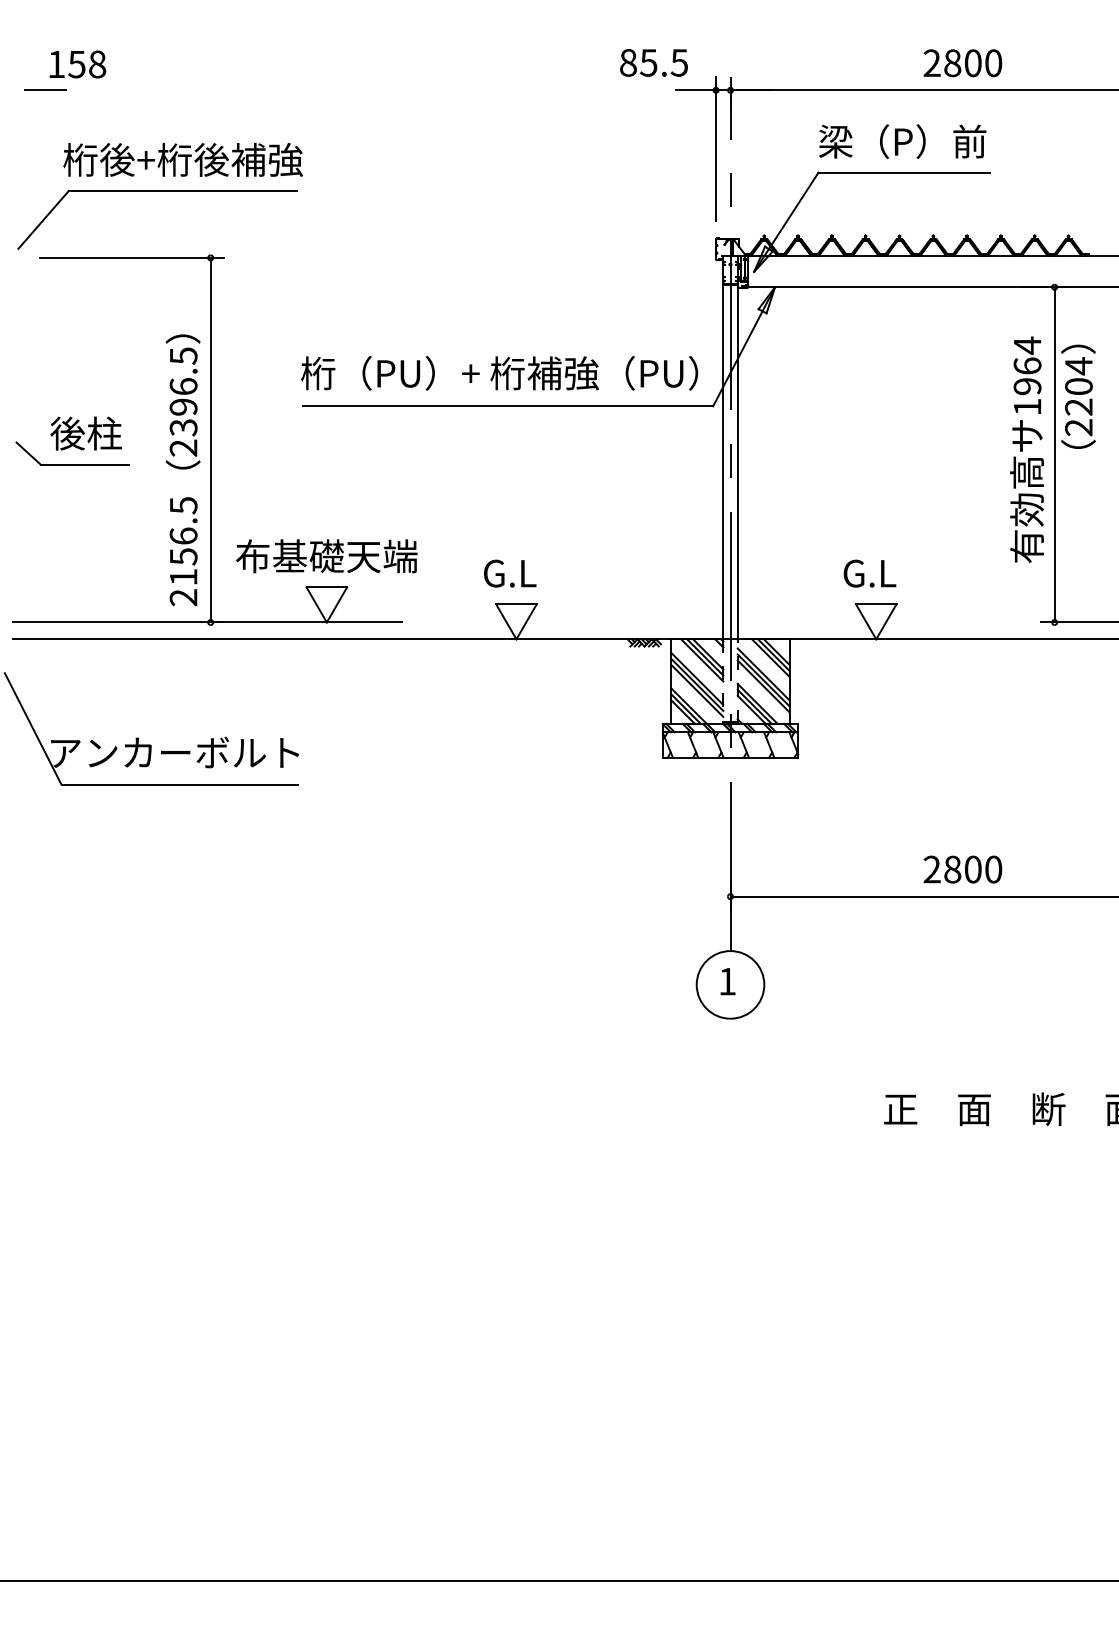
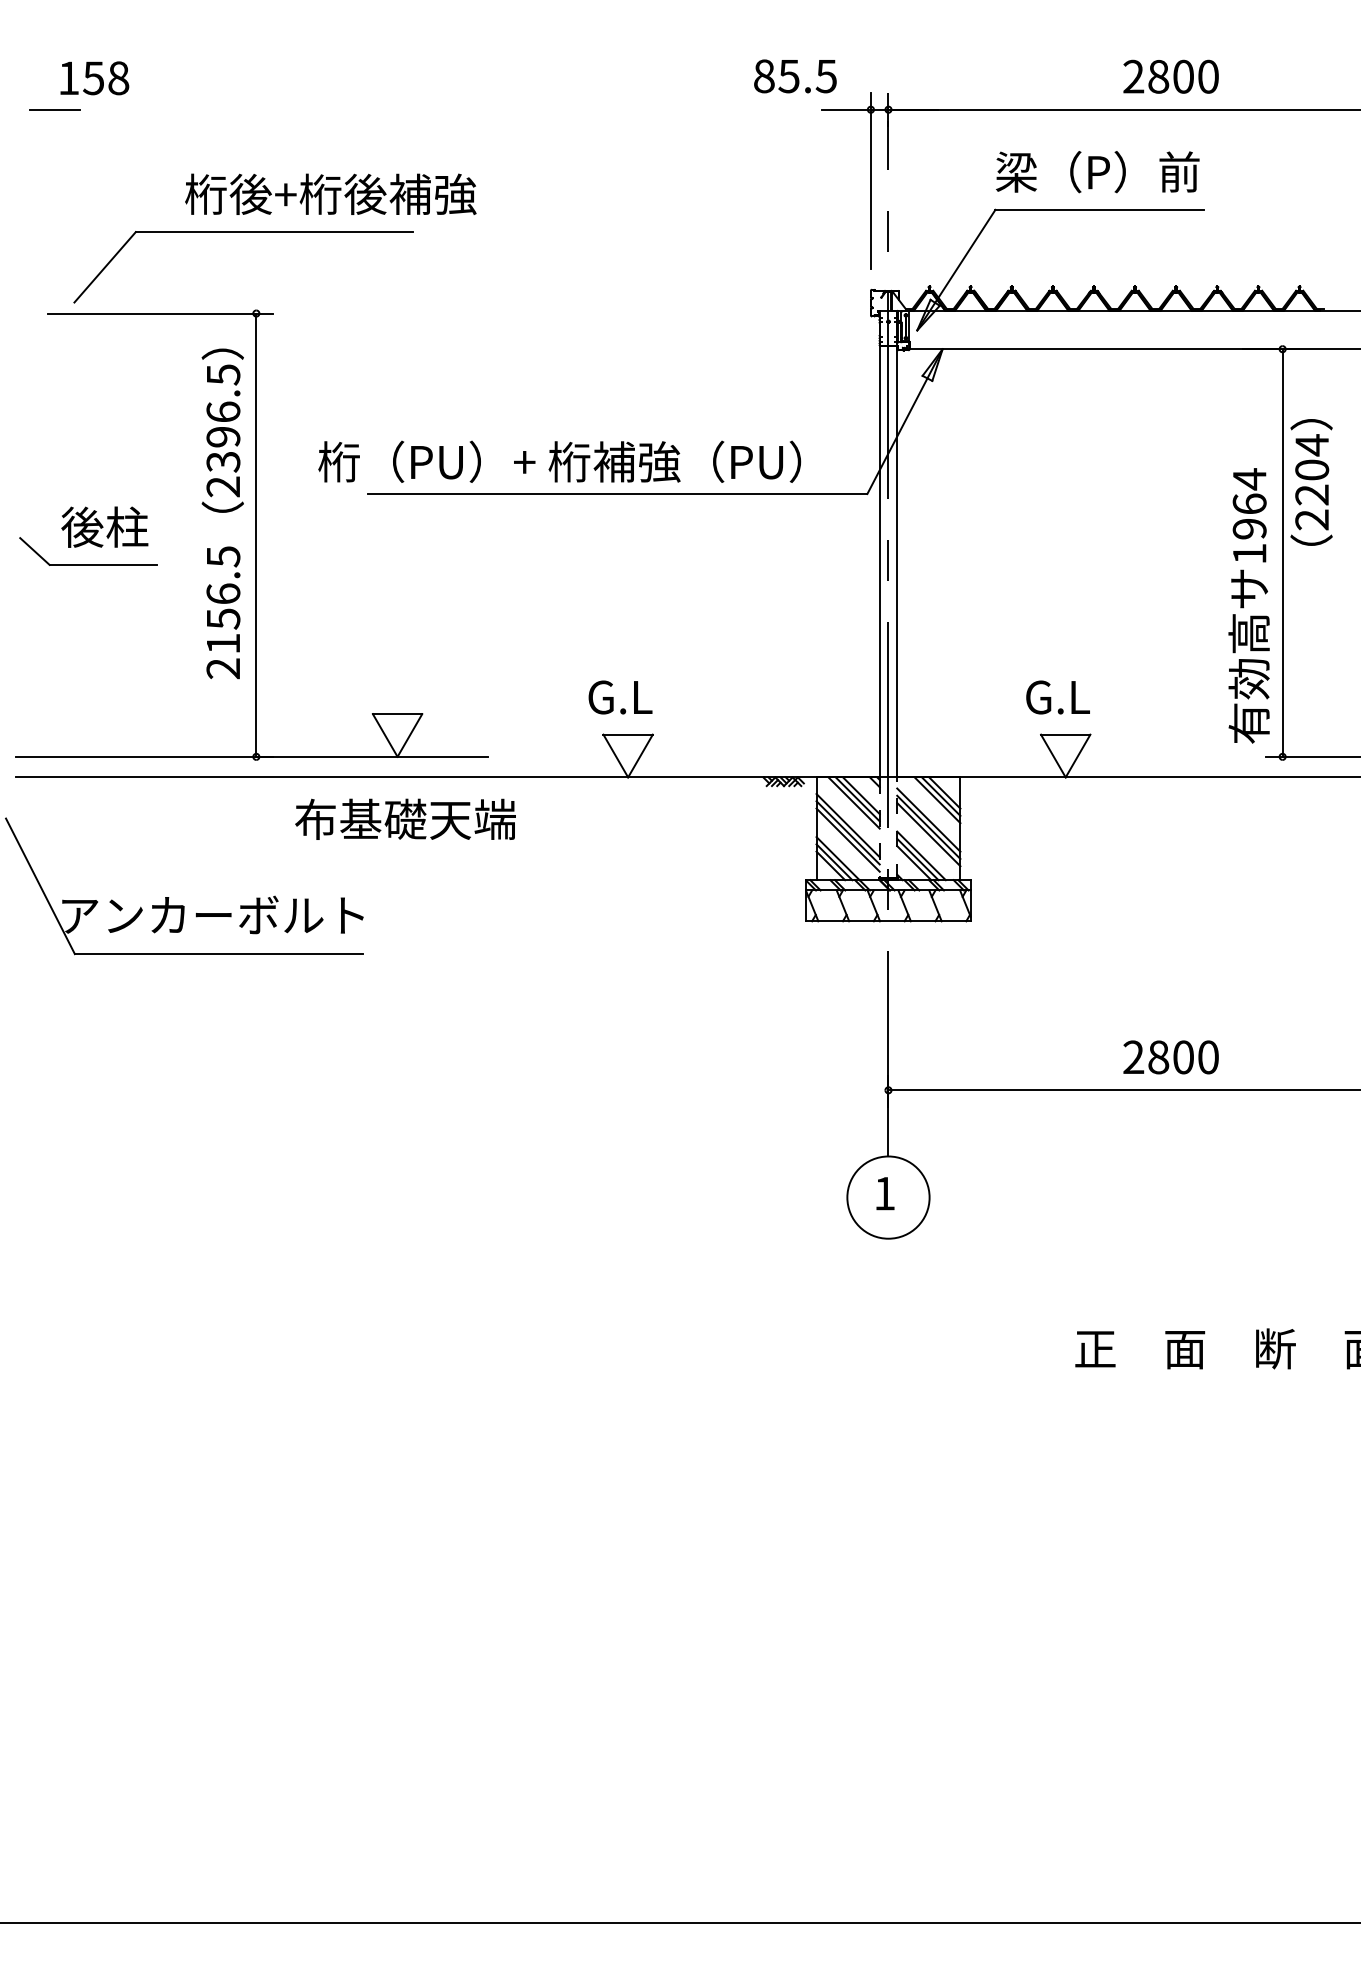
text: (182, 159) -> (330, 193), moved
part: (157, 191) -> (243, 232), moved
text: (499, 373) -> (559, 461), moved
text: (1026, 449) -> (1248, 605), moved
text: (182, 470) -> (222, 513), moved
text: (326, 555) -> (405, 818), moved

